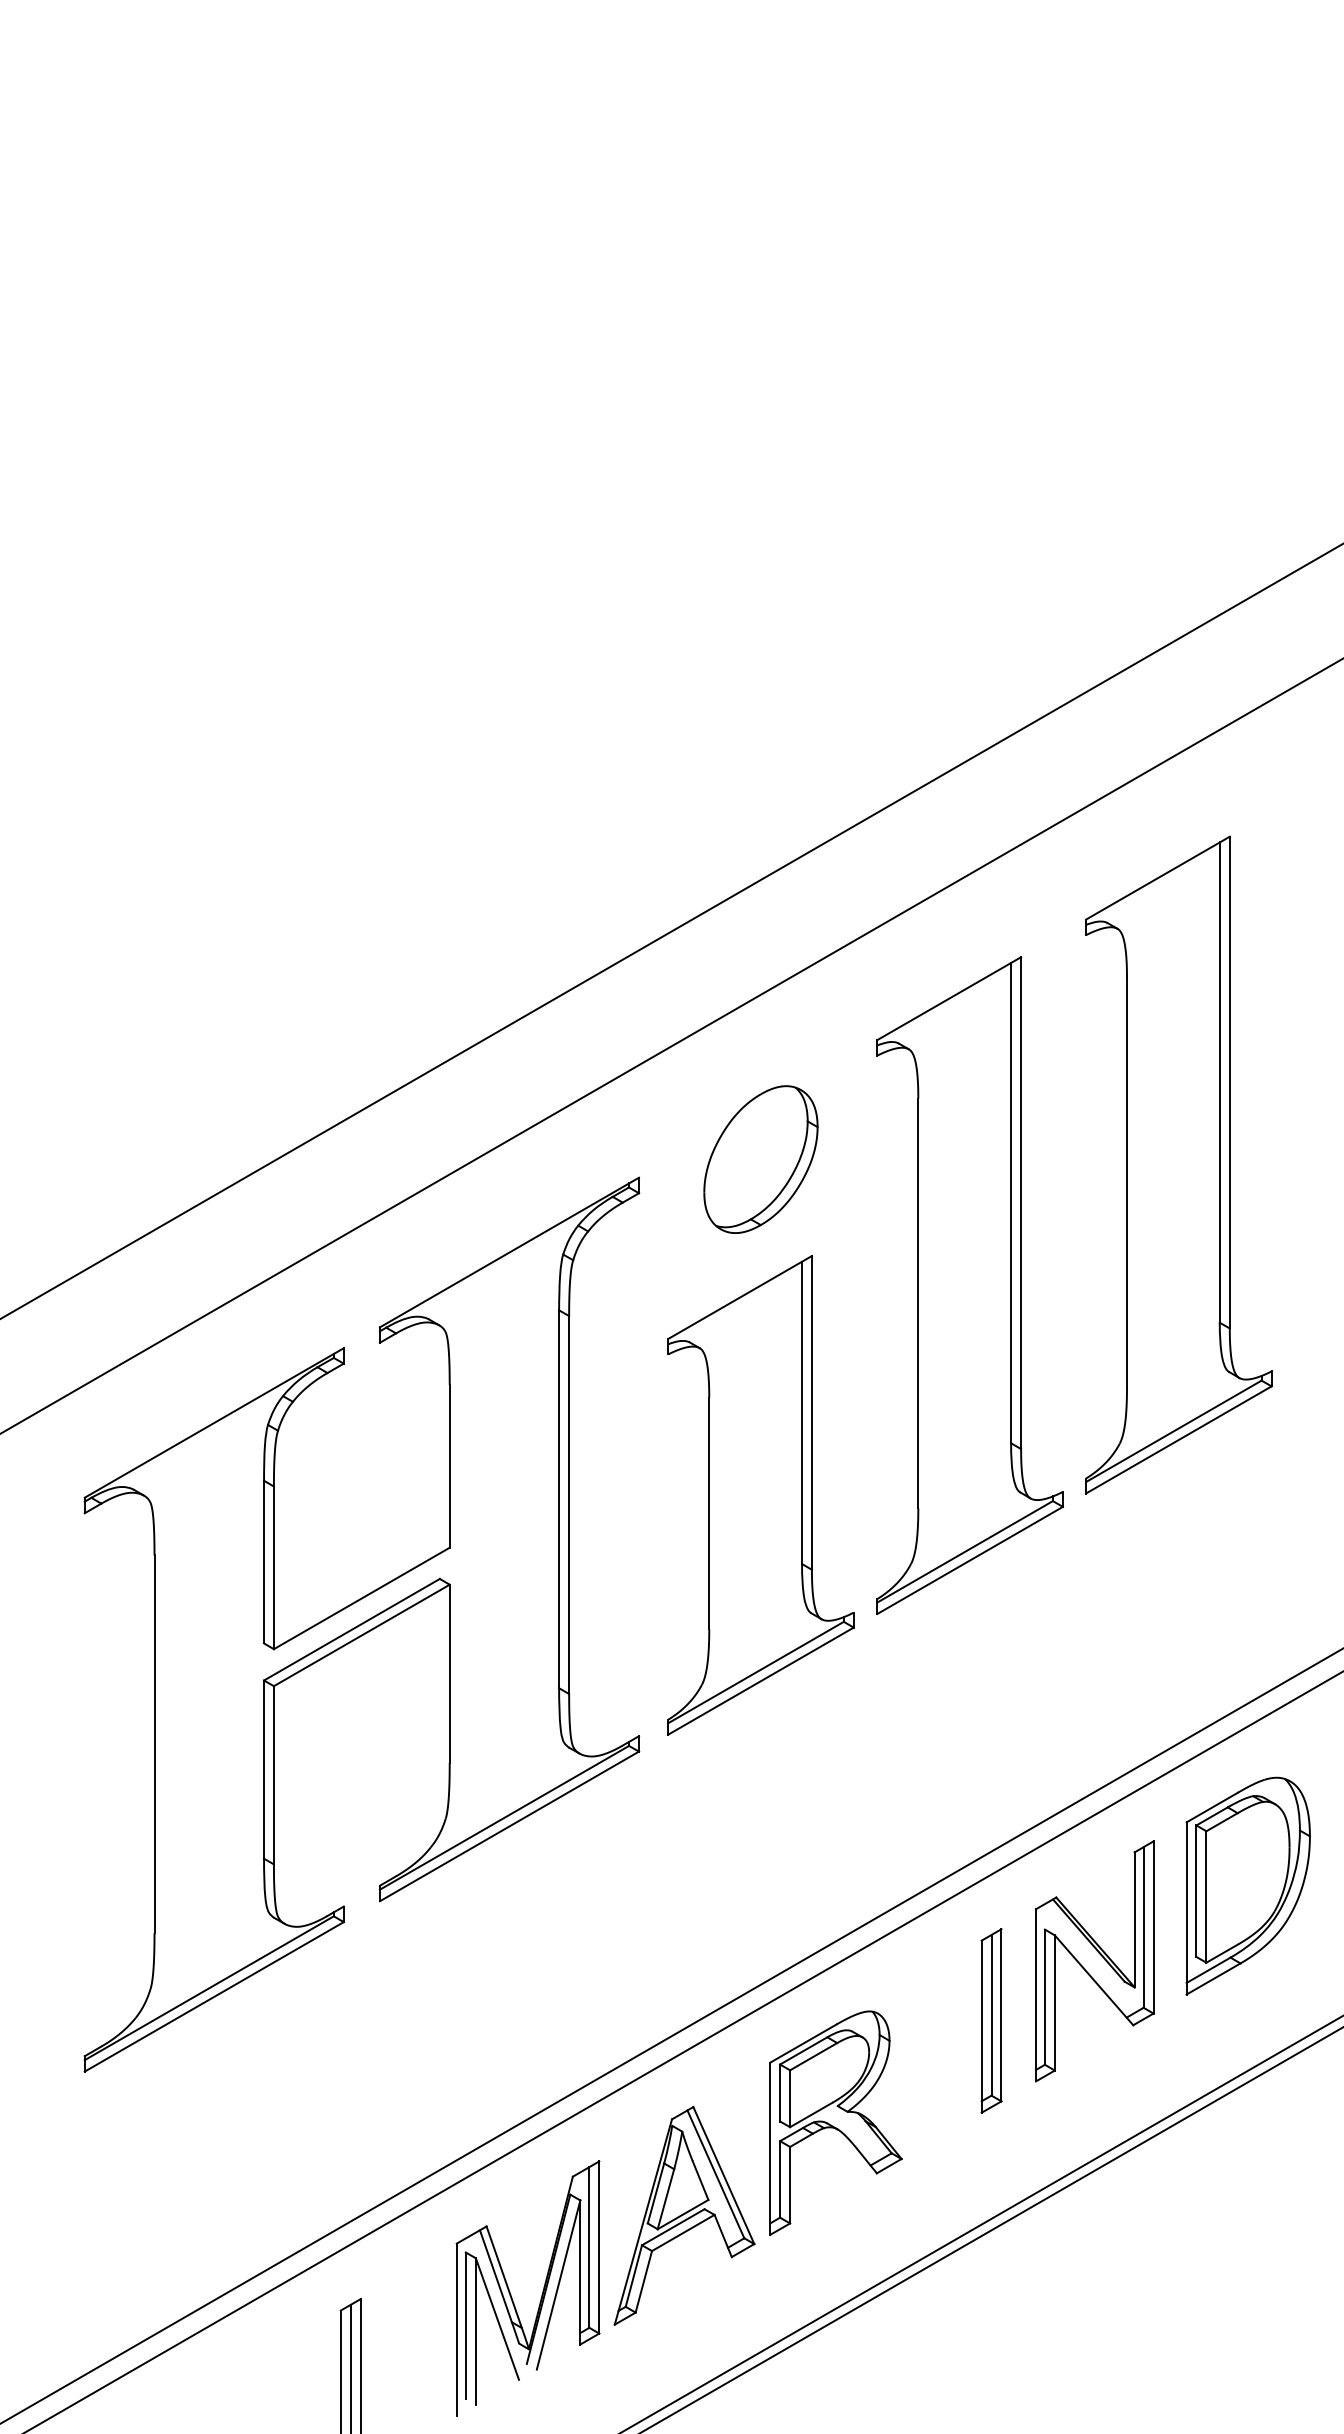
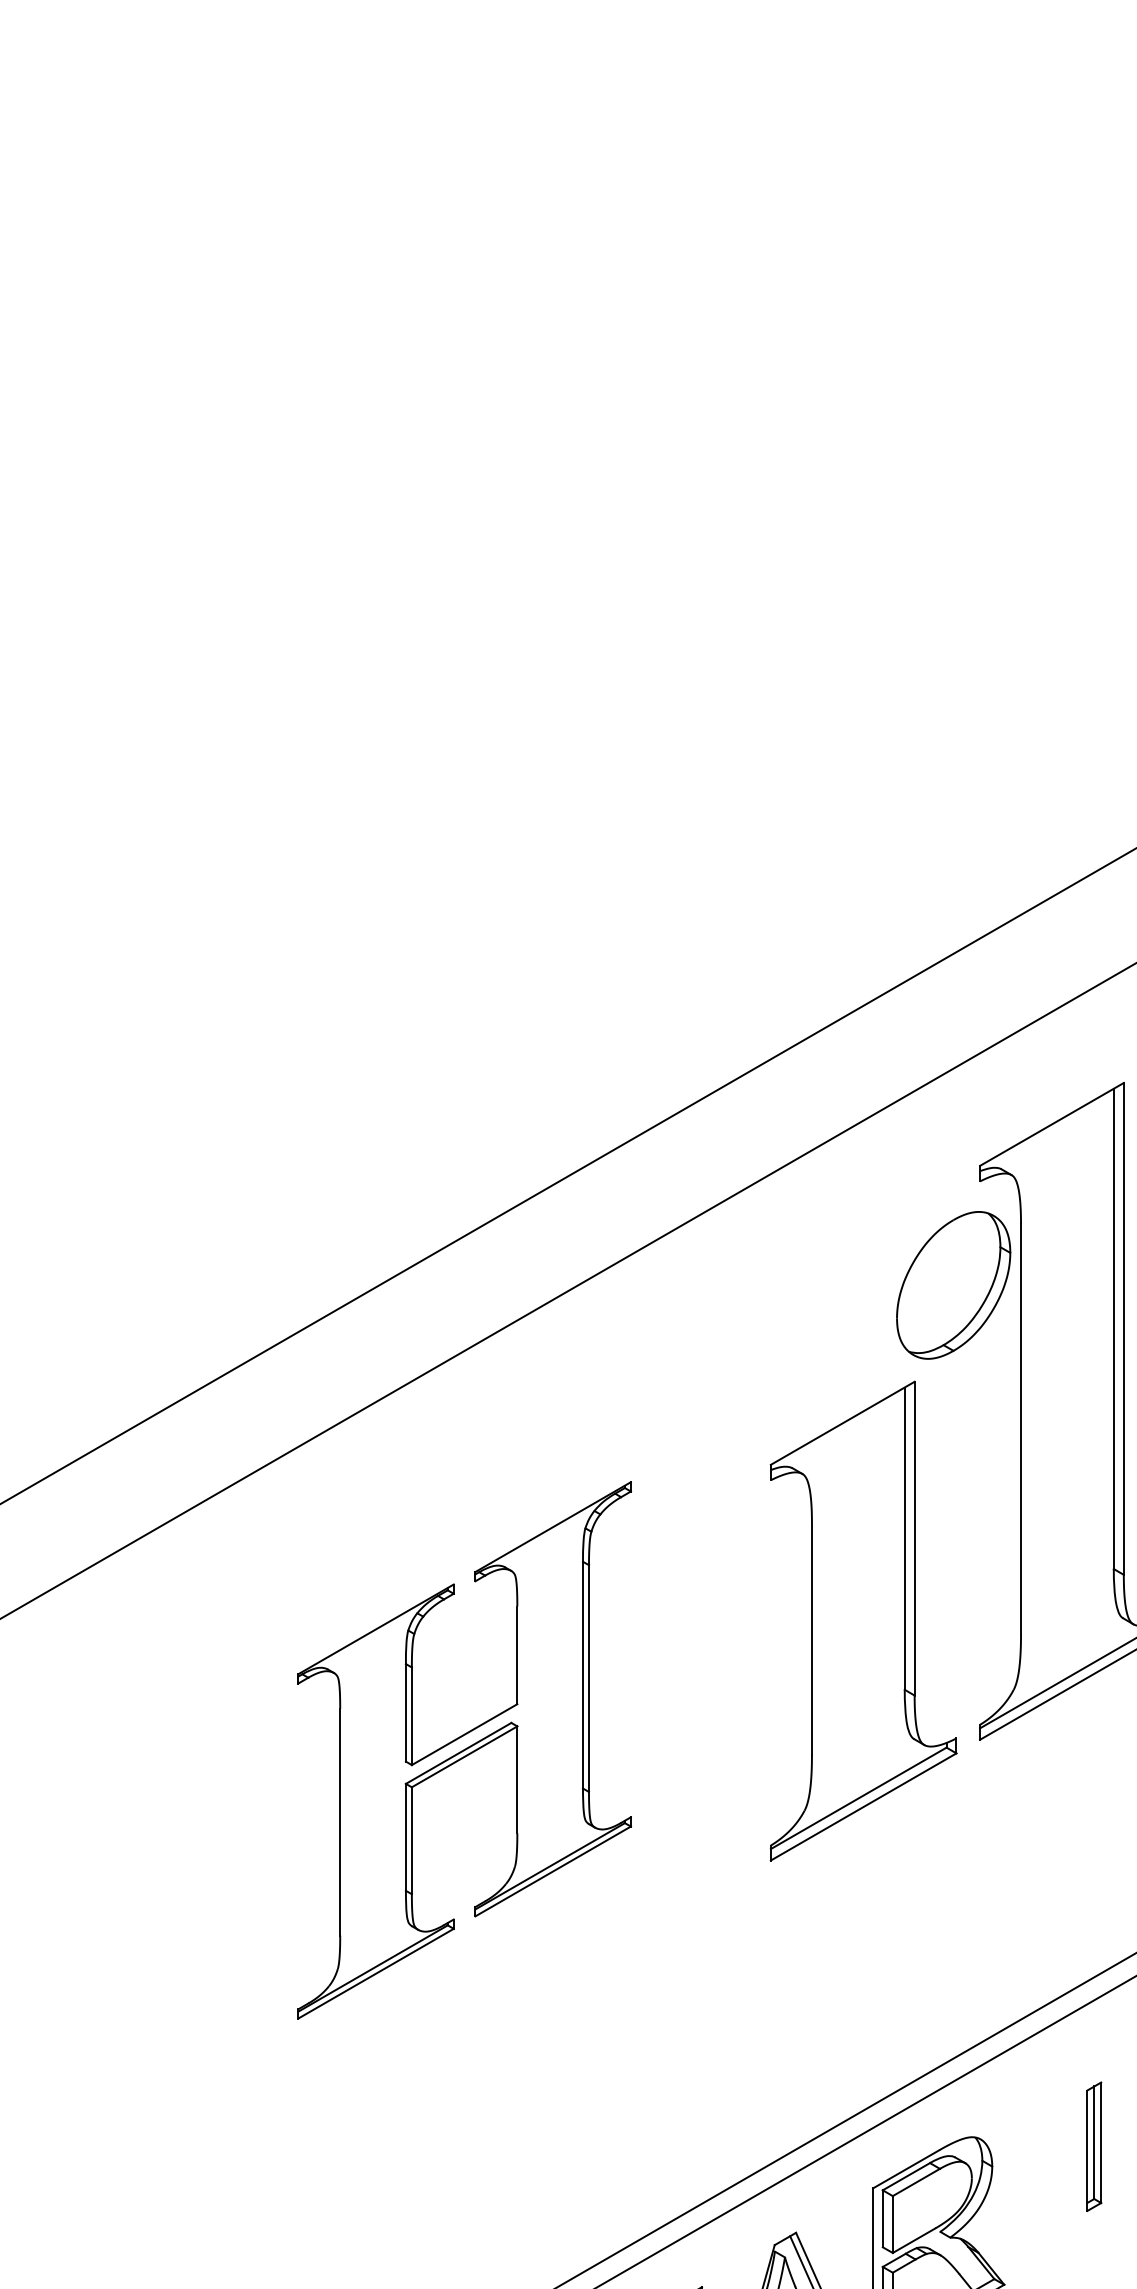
part: (760, 1159) -> (953, 1285), moved
part: (361, 1624) -> (464, 1750), size x0.6
part: (991, 2020) -> (1094, 2146), size x0.7

